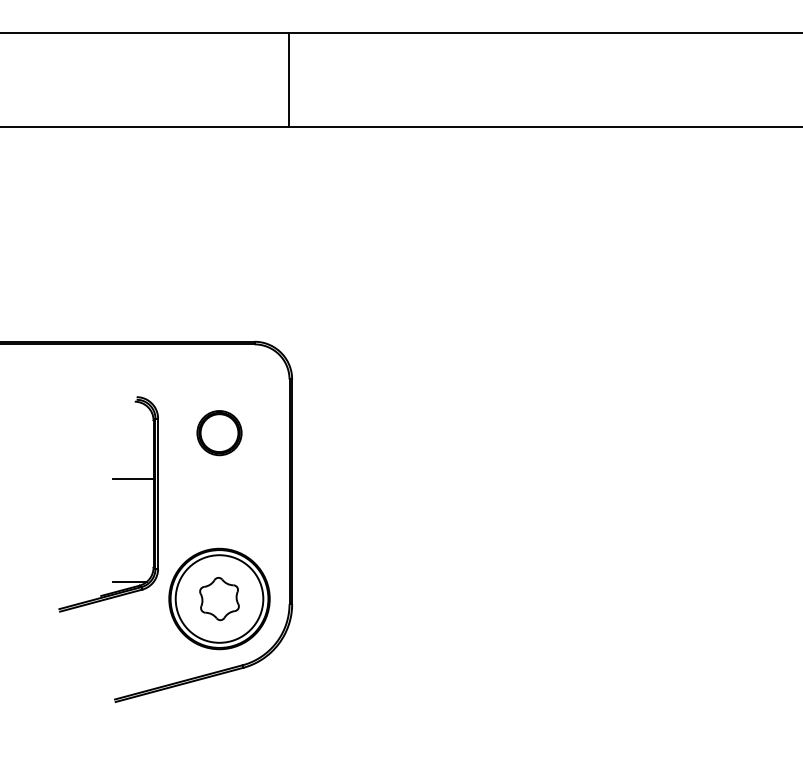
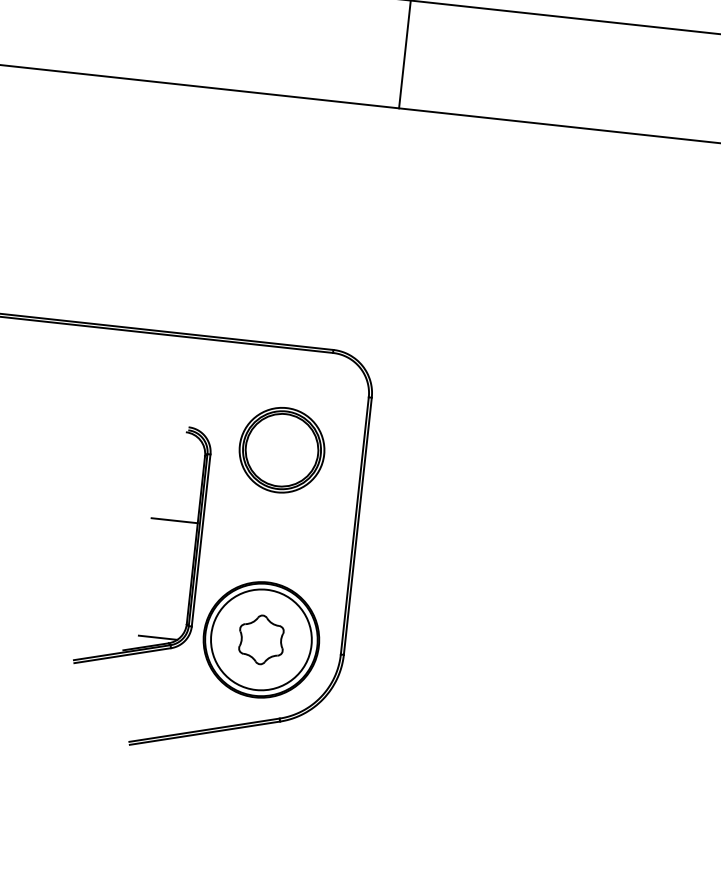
part: (219, 432) -> (282, 449), size x1.67
part: (112, 479) -> (150, 518), moved

